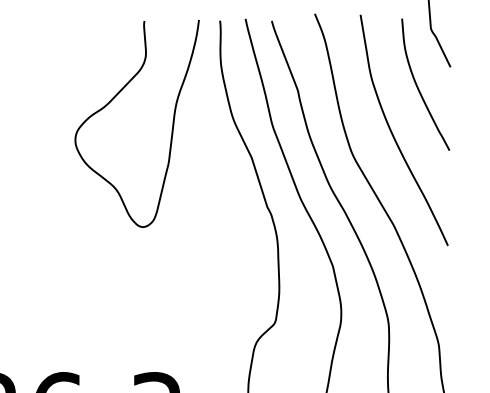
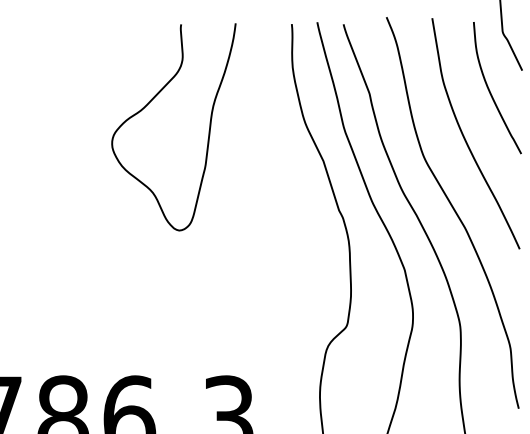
curve: (112, 100) -> (149, 103), moved

